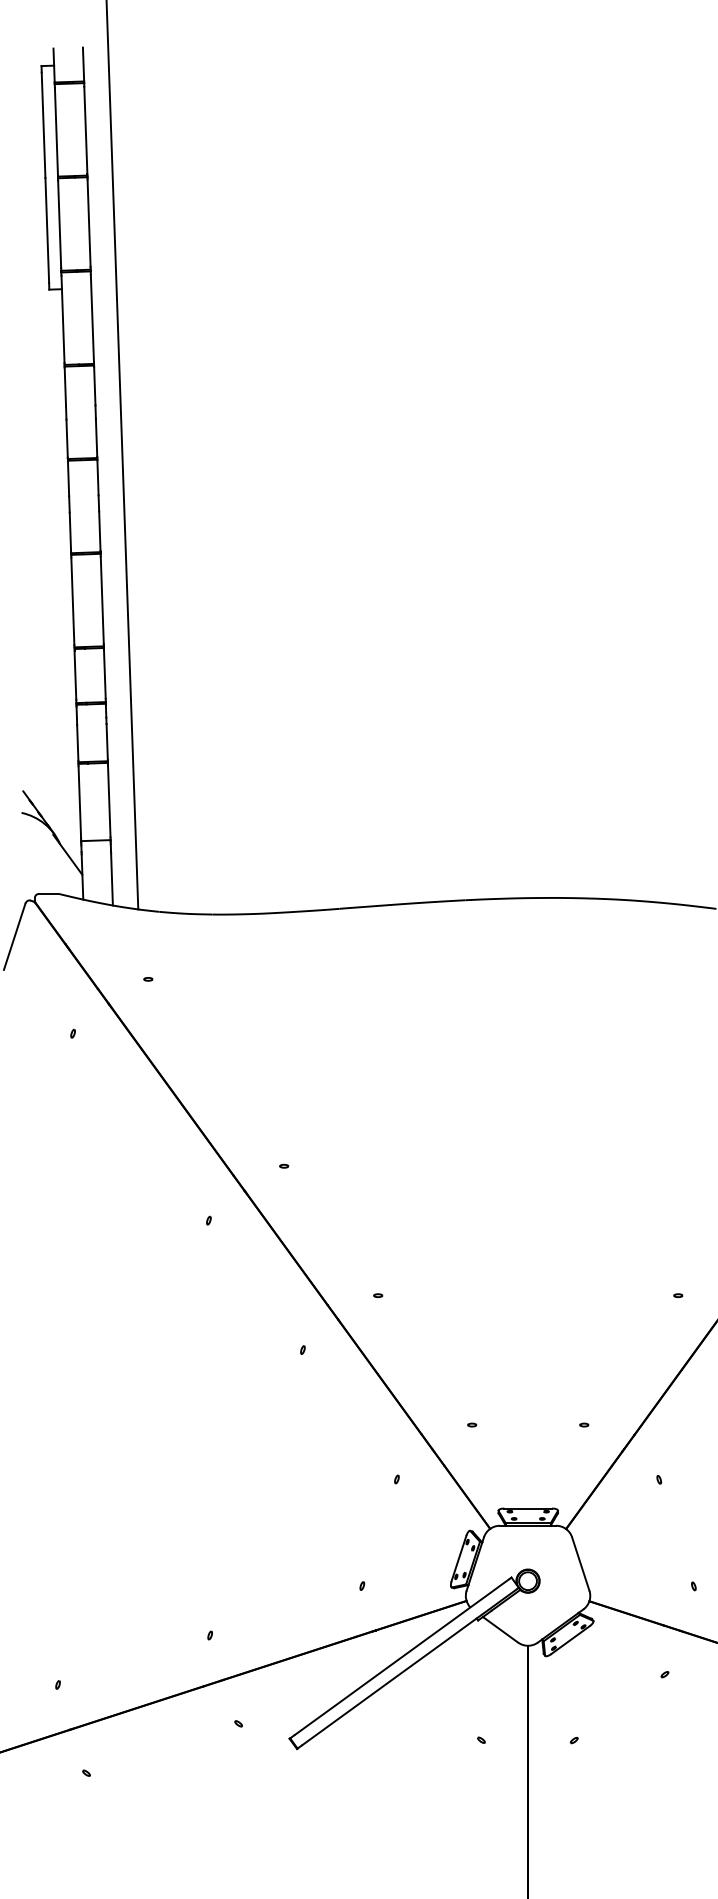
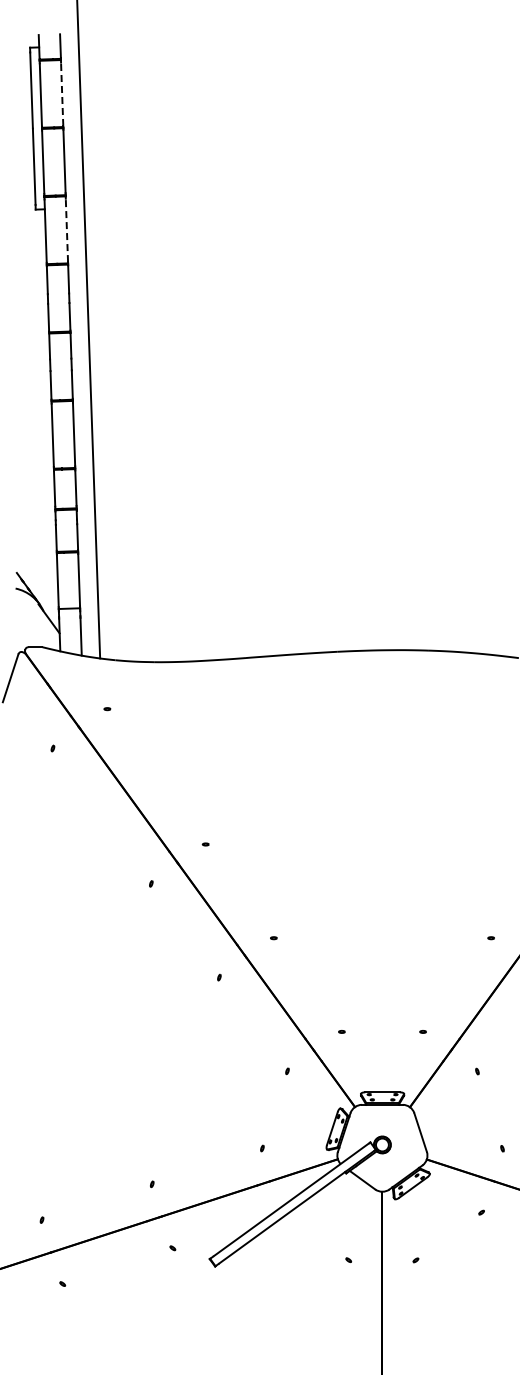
line: (86, 130) -> (62, 94), solid -> dashed
line: (91, 318) -> (66, 230), solid -> dashed

